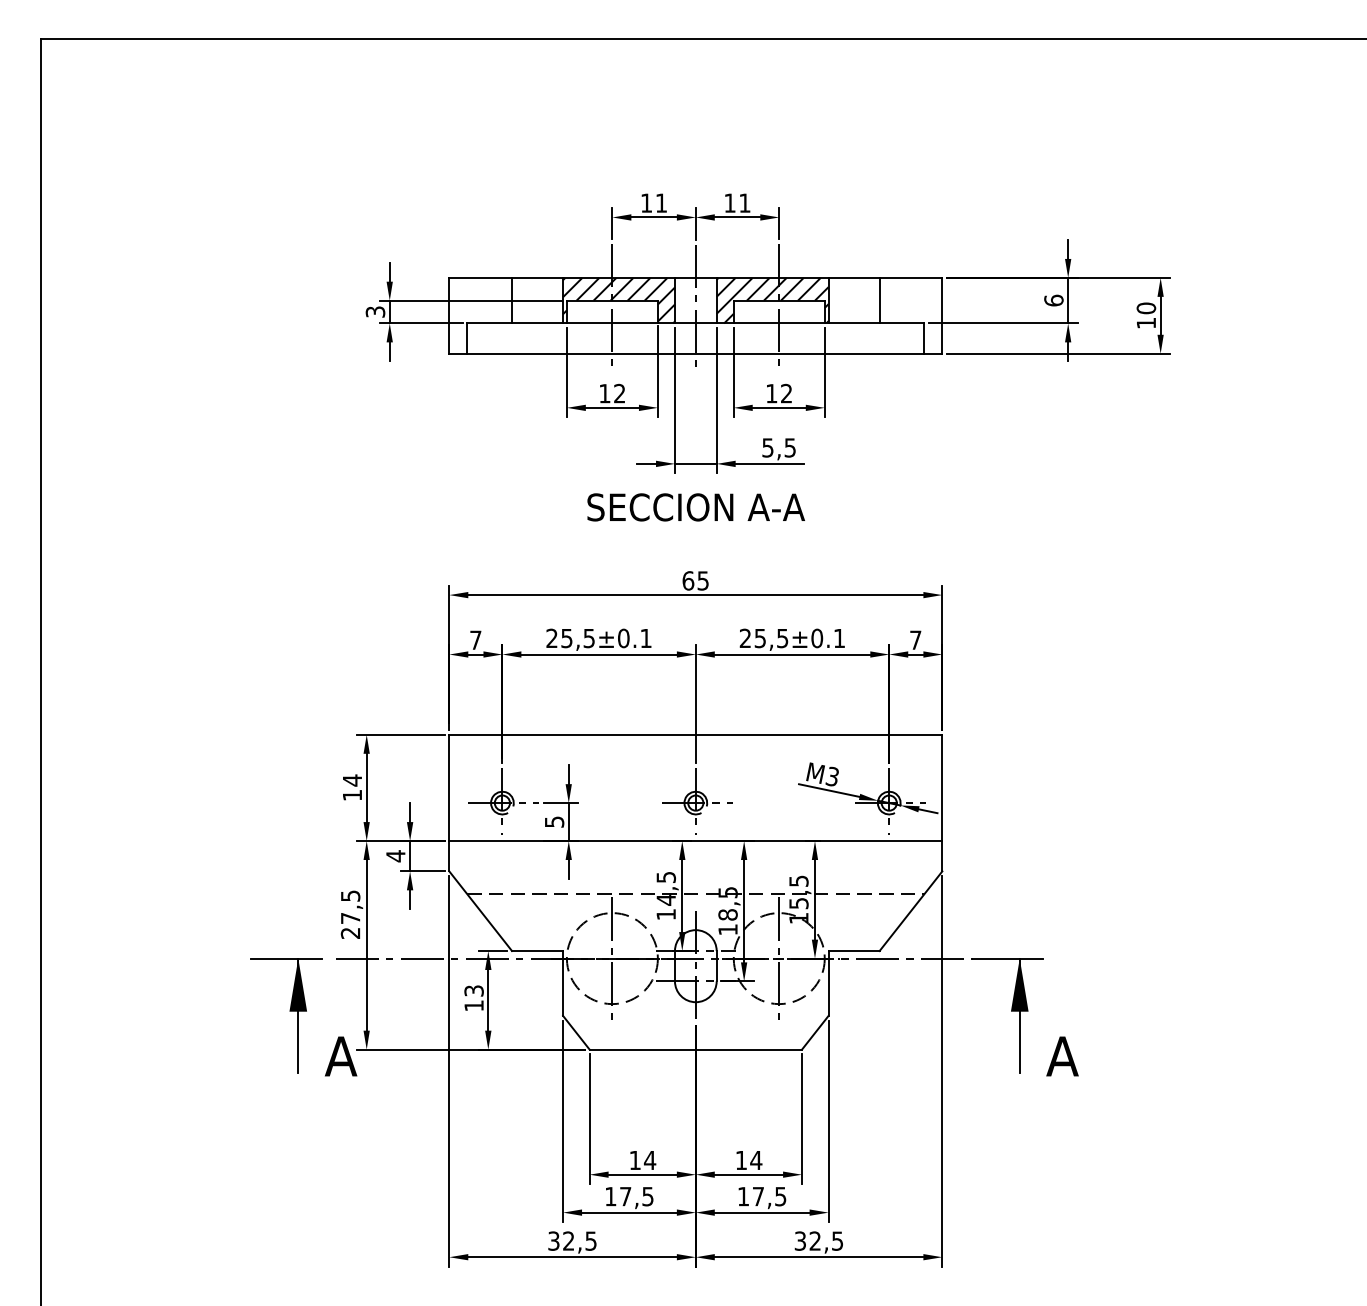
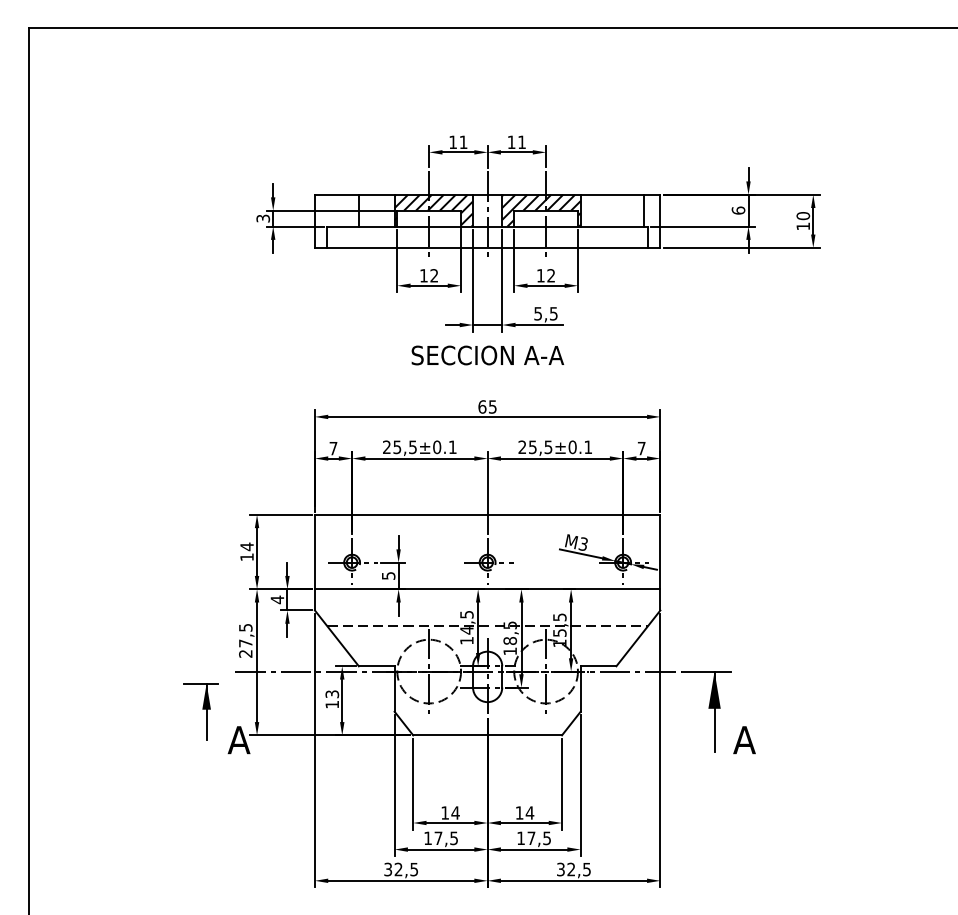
line: (879, 300) -> (644, 210), moved
part: (286, 1015) -> (200, 711), size x0.7

